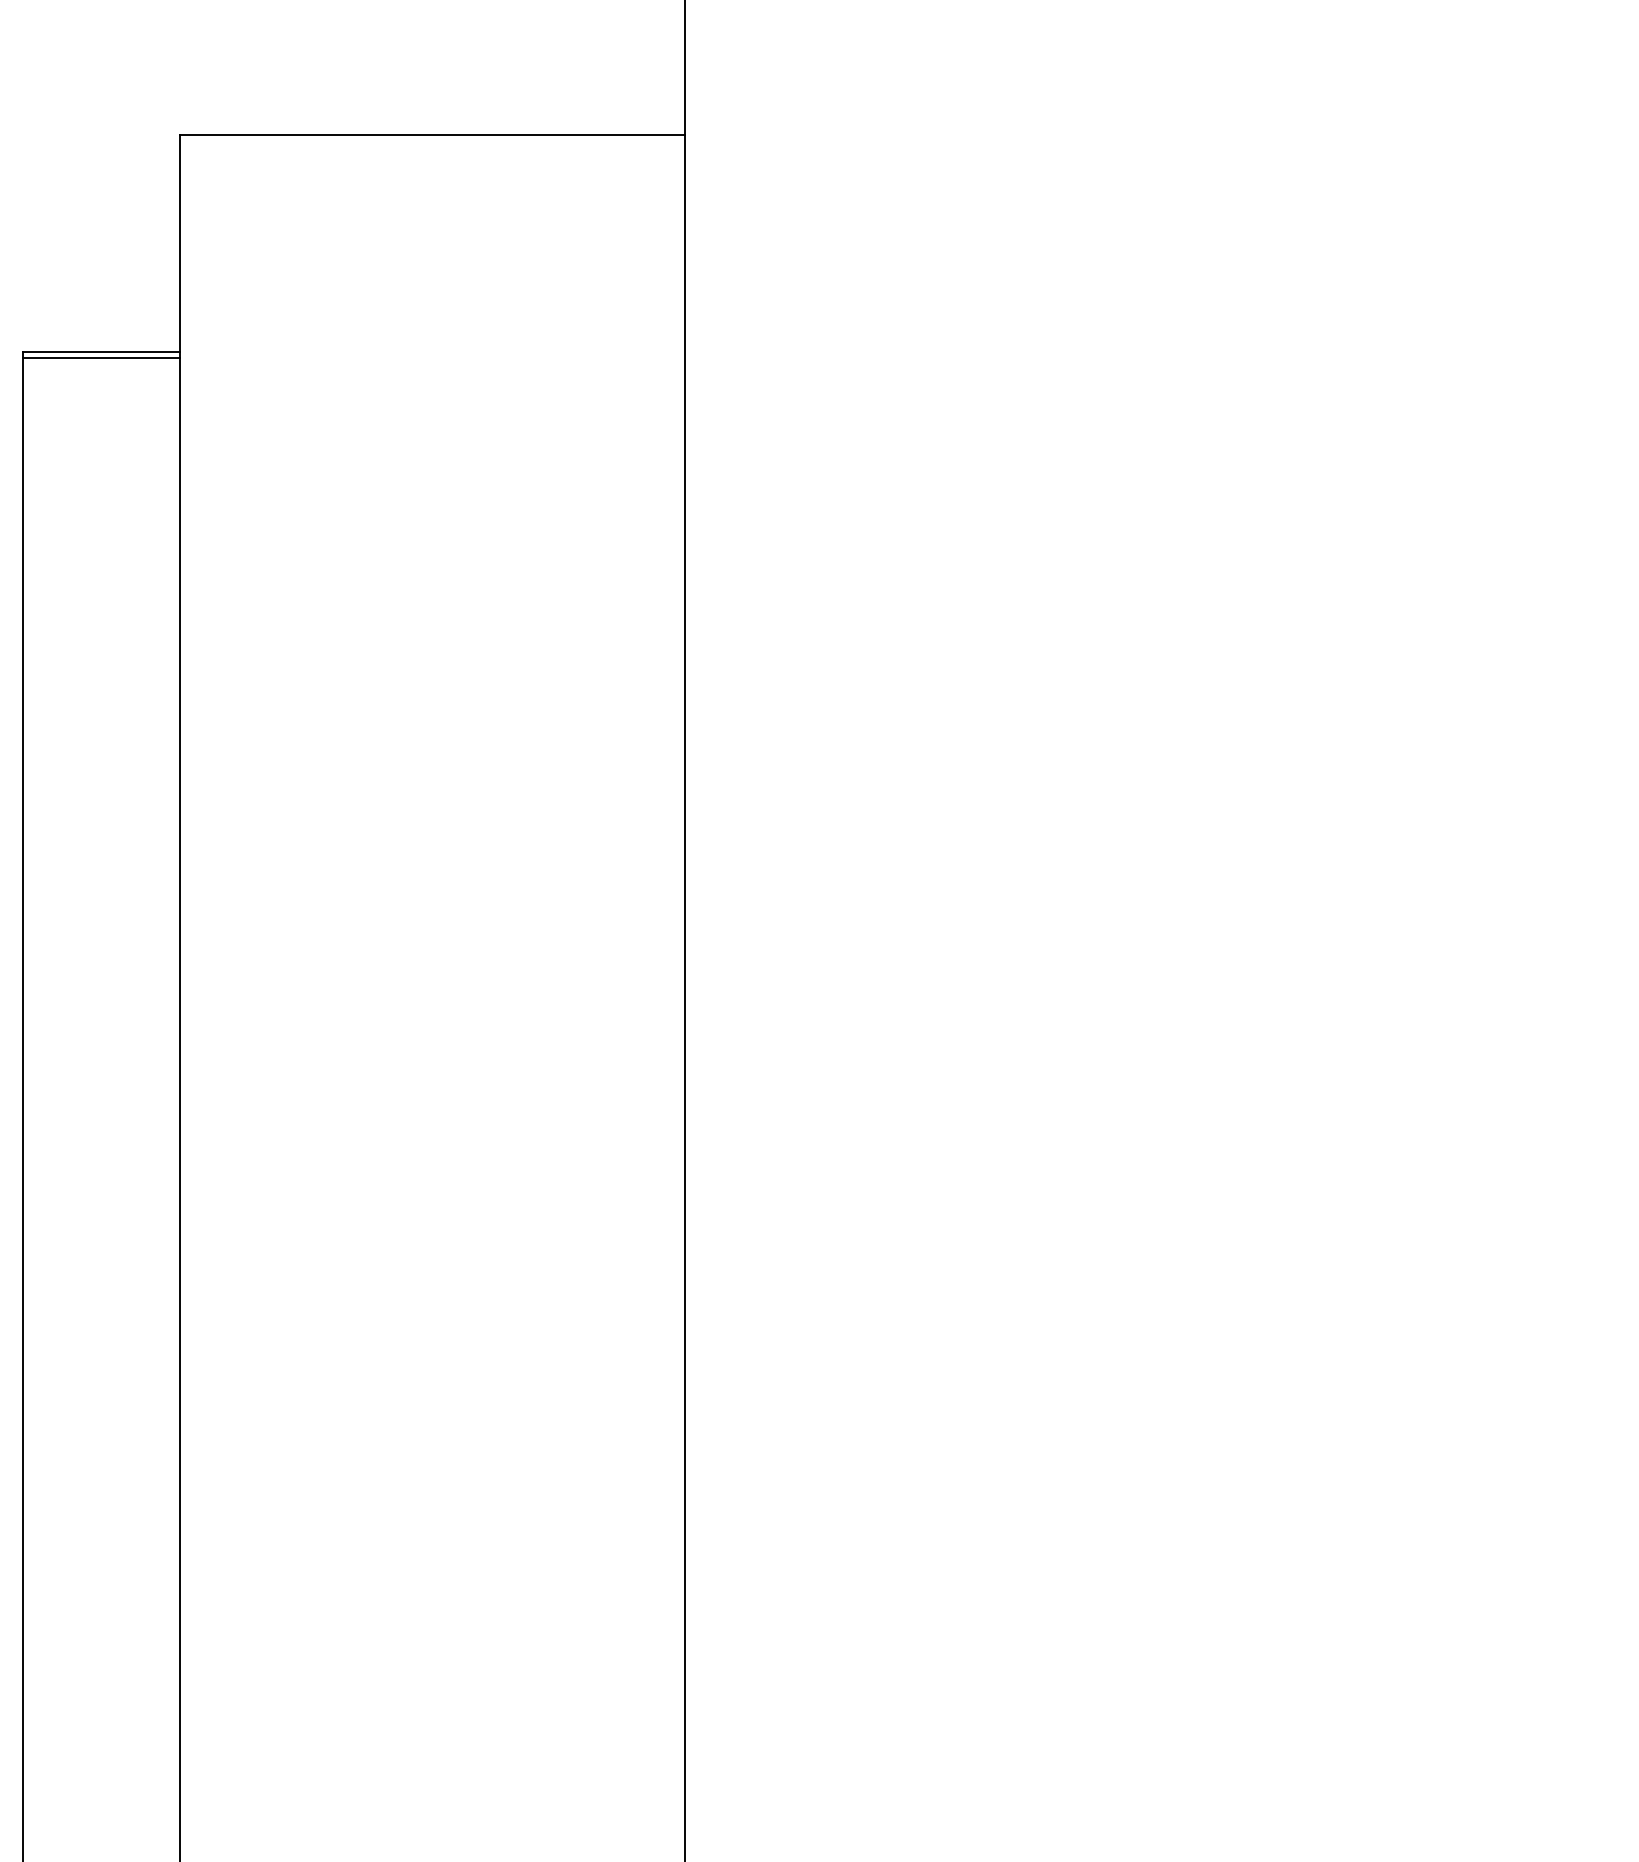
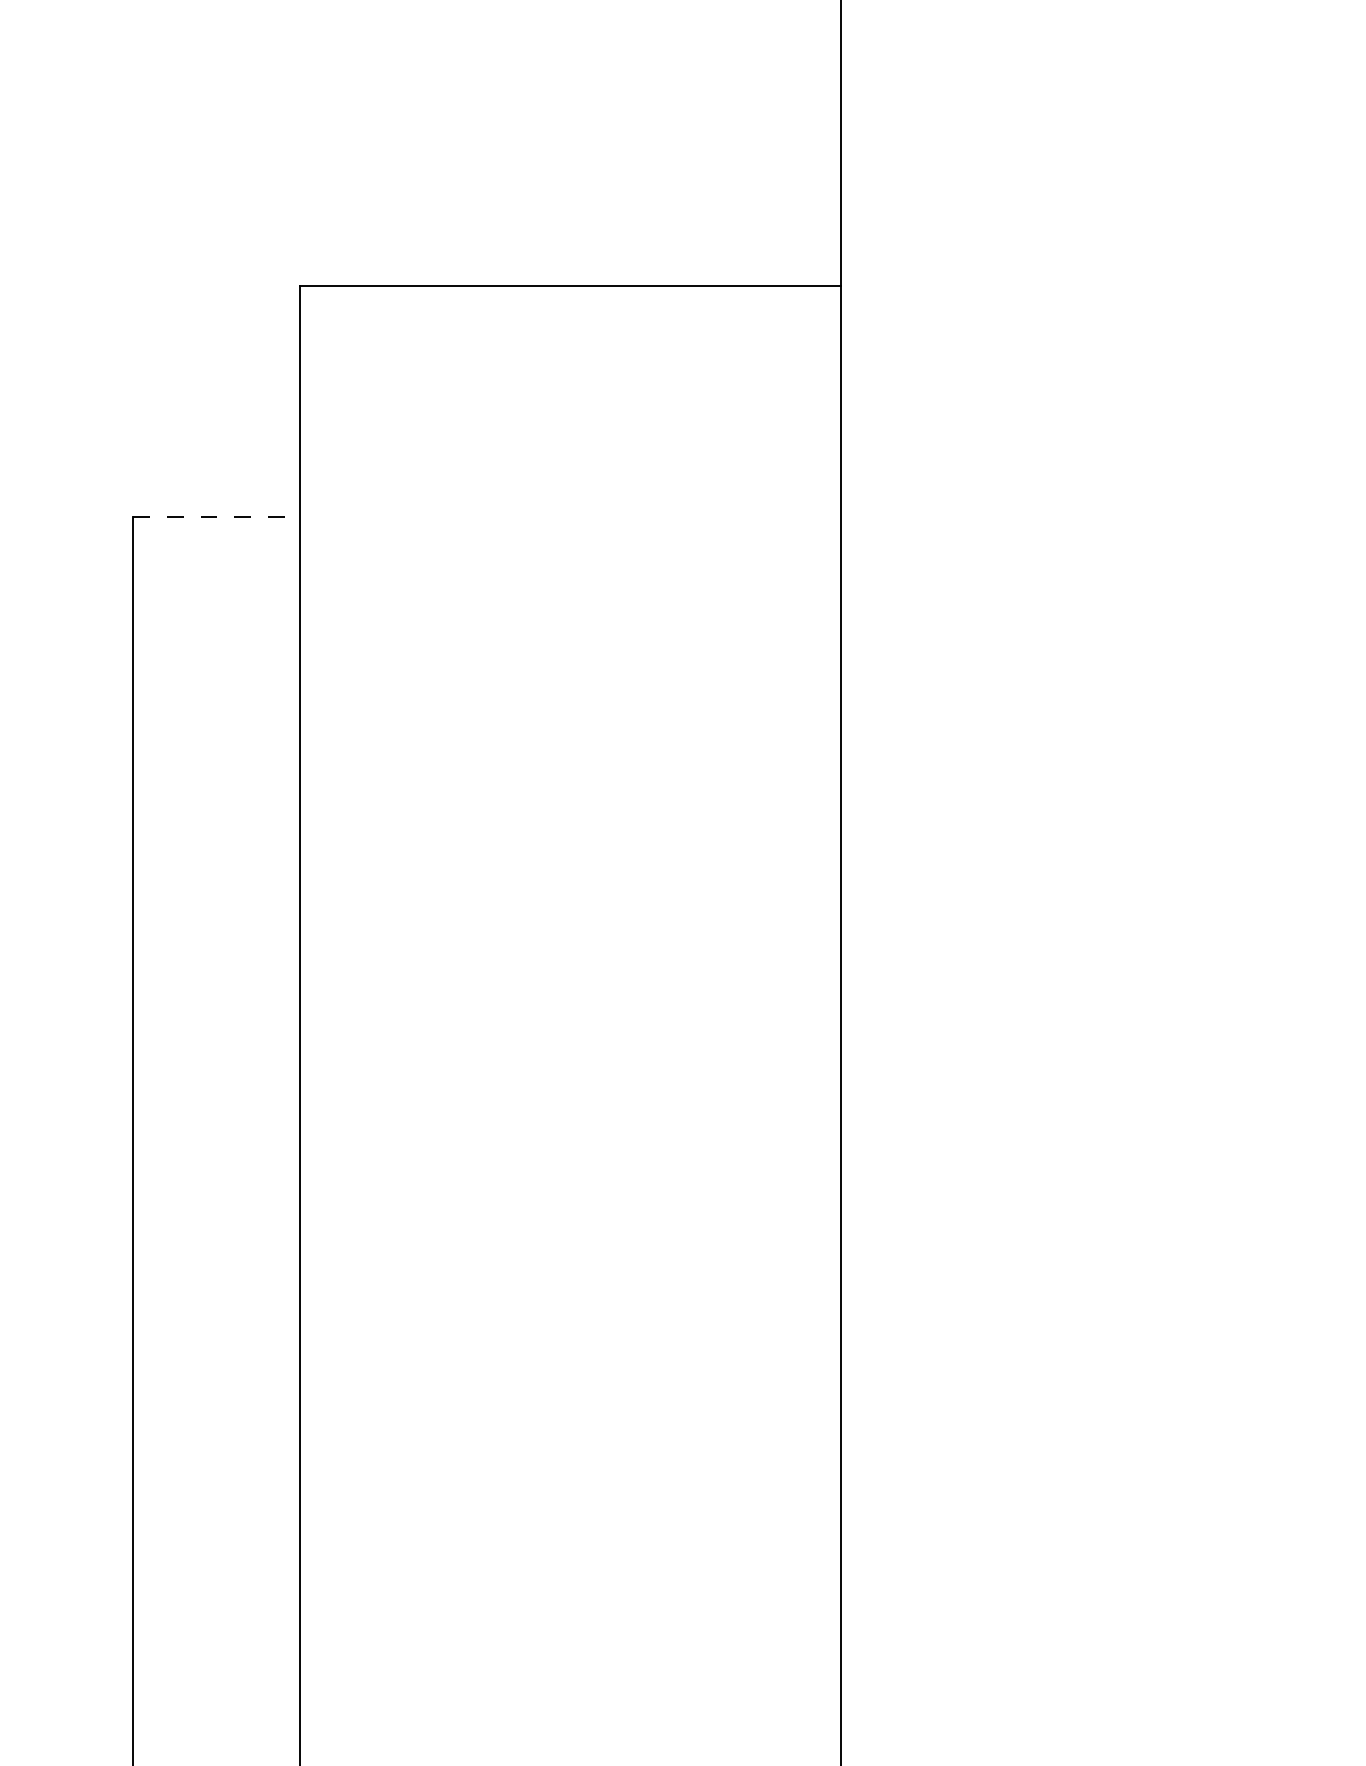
line: (102, 351) -> (217, 517), solid -> dashed
line: (101, 358) -> (216, 524), removed

